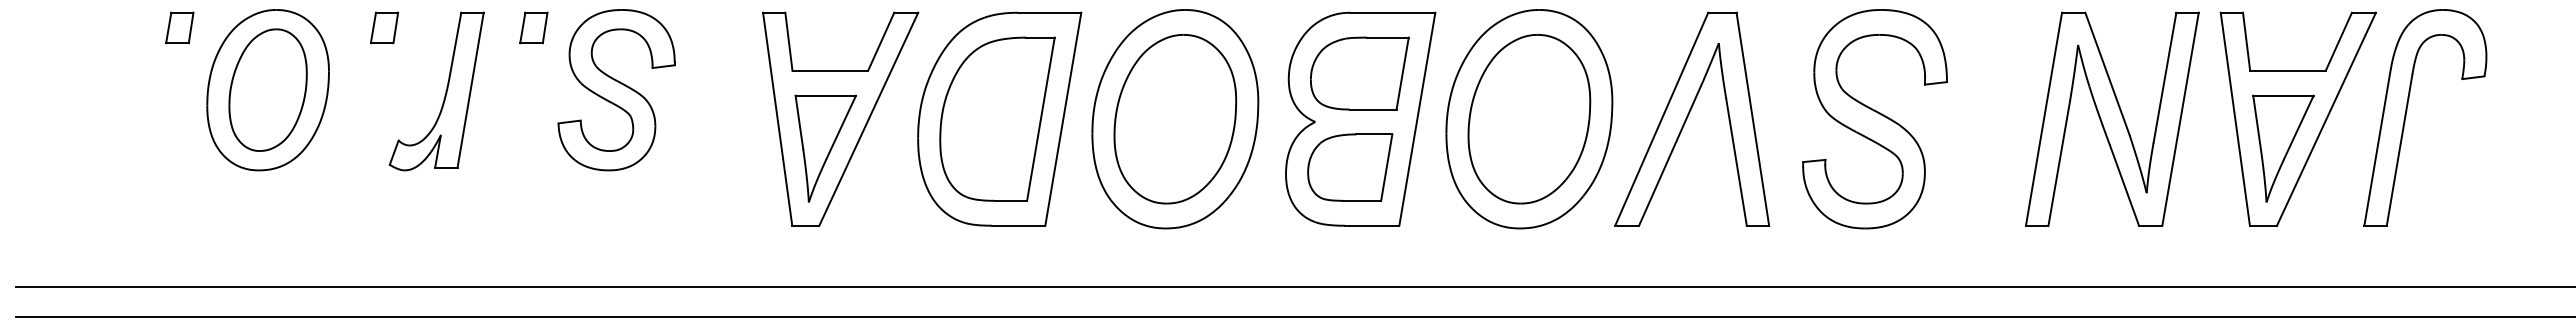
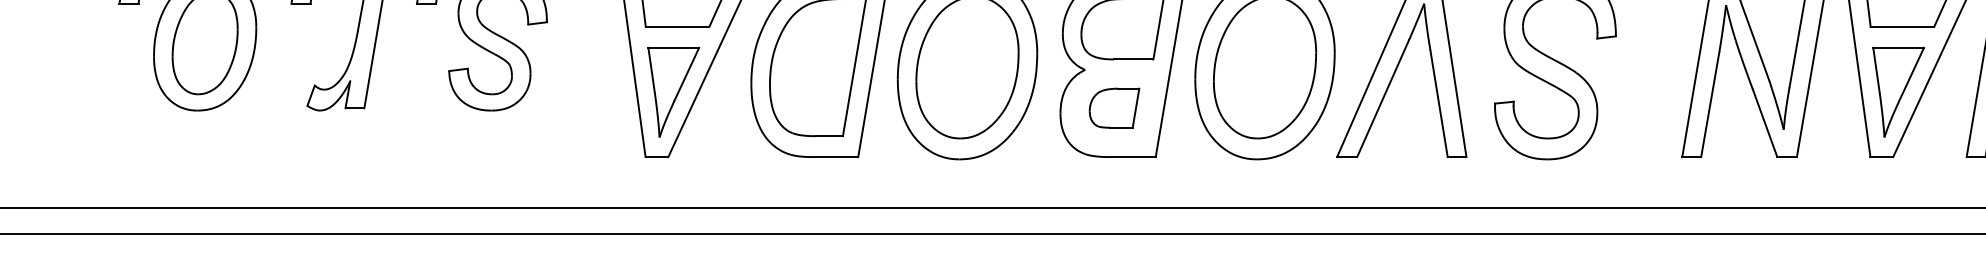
part: (1350, 167) -> (1114, 108), size x0.7

